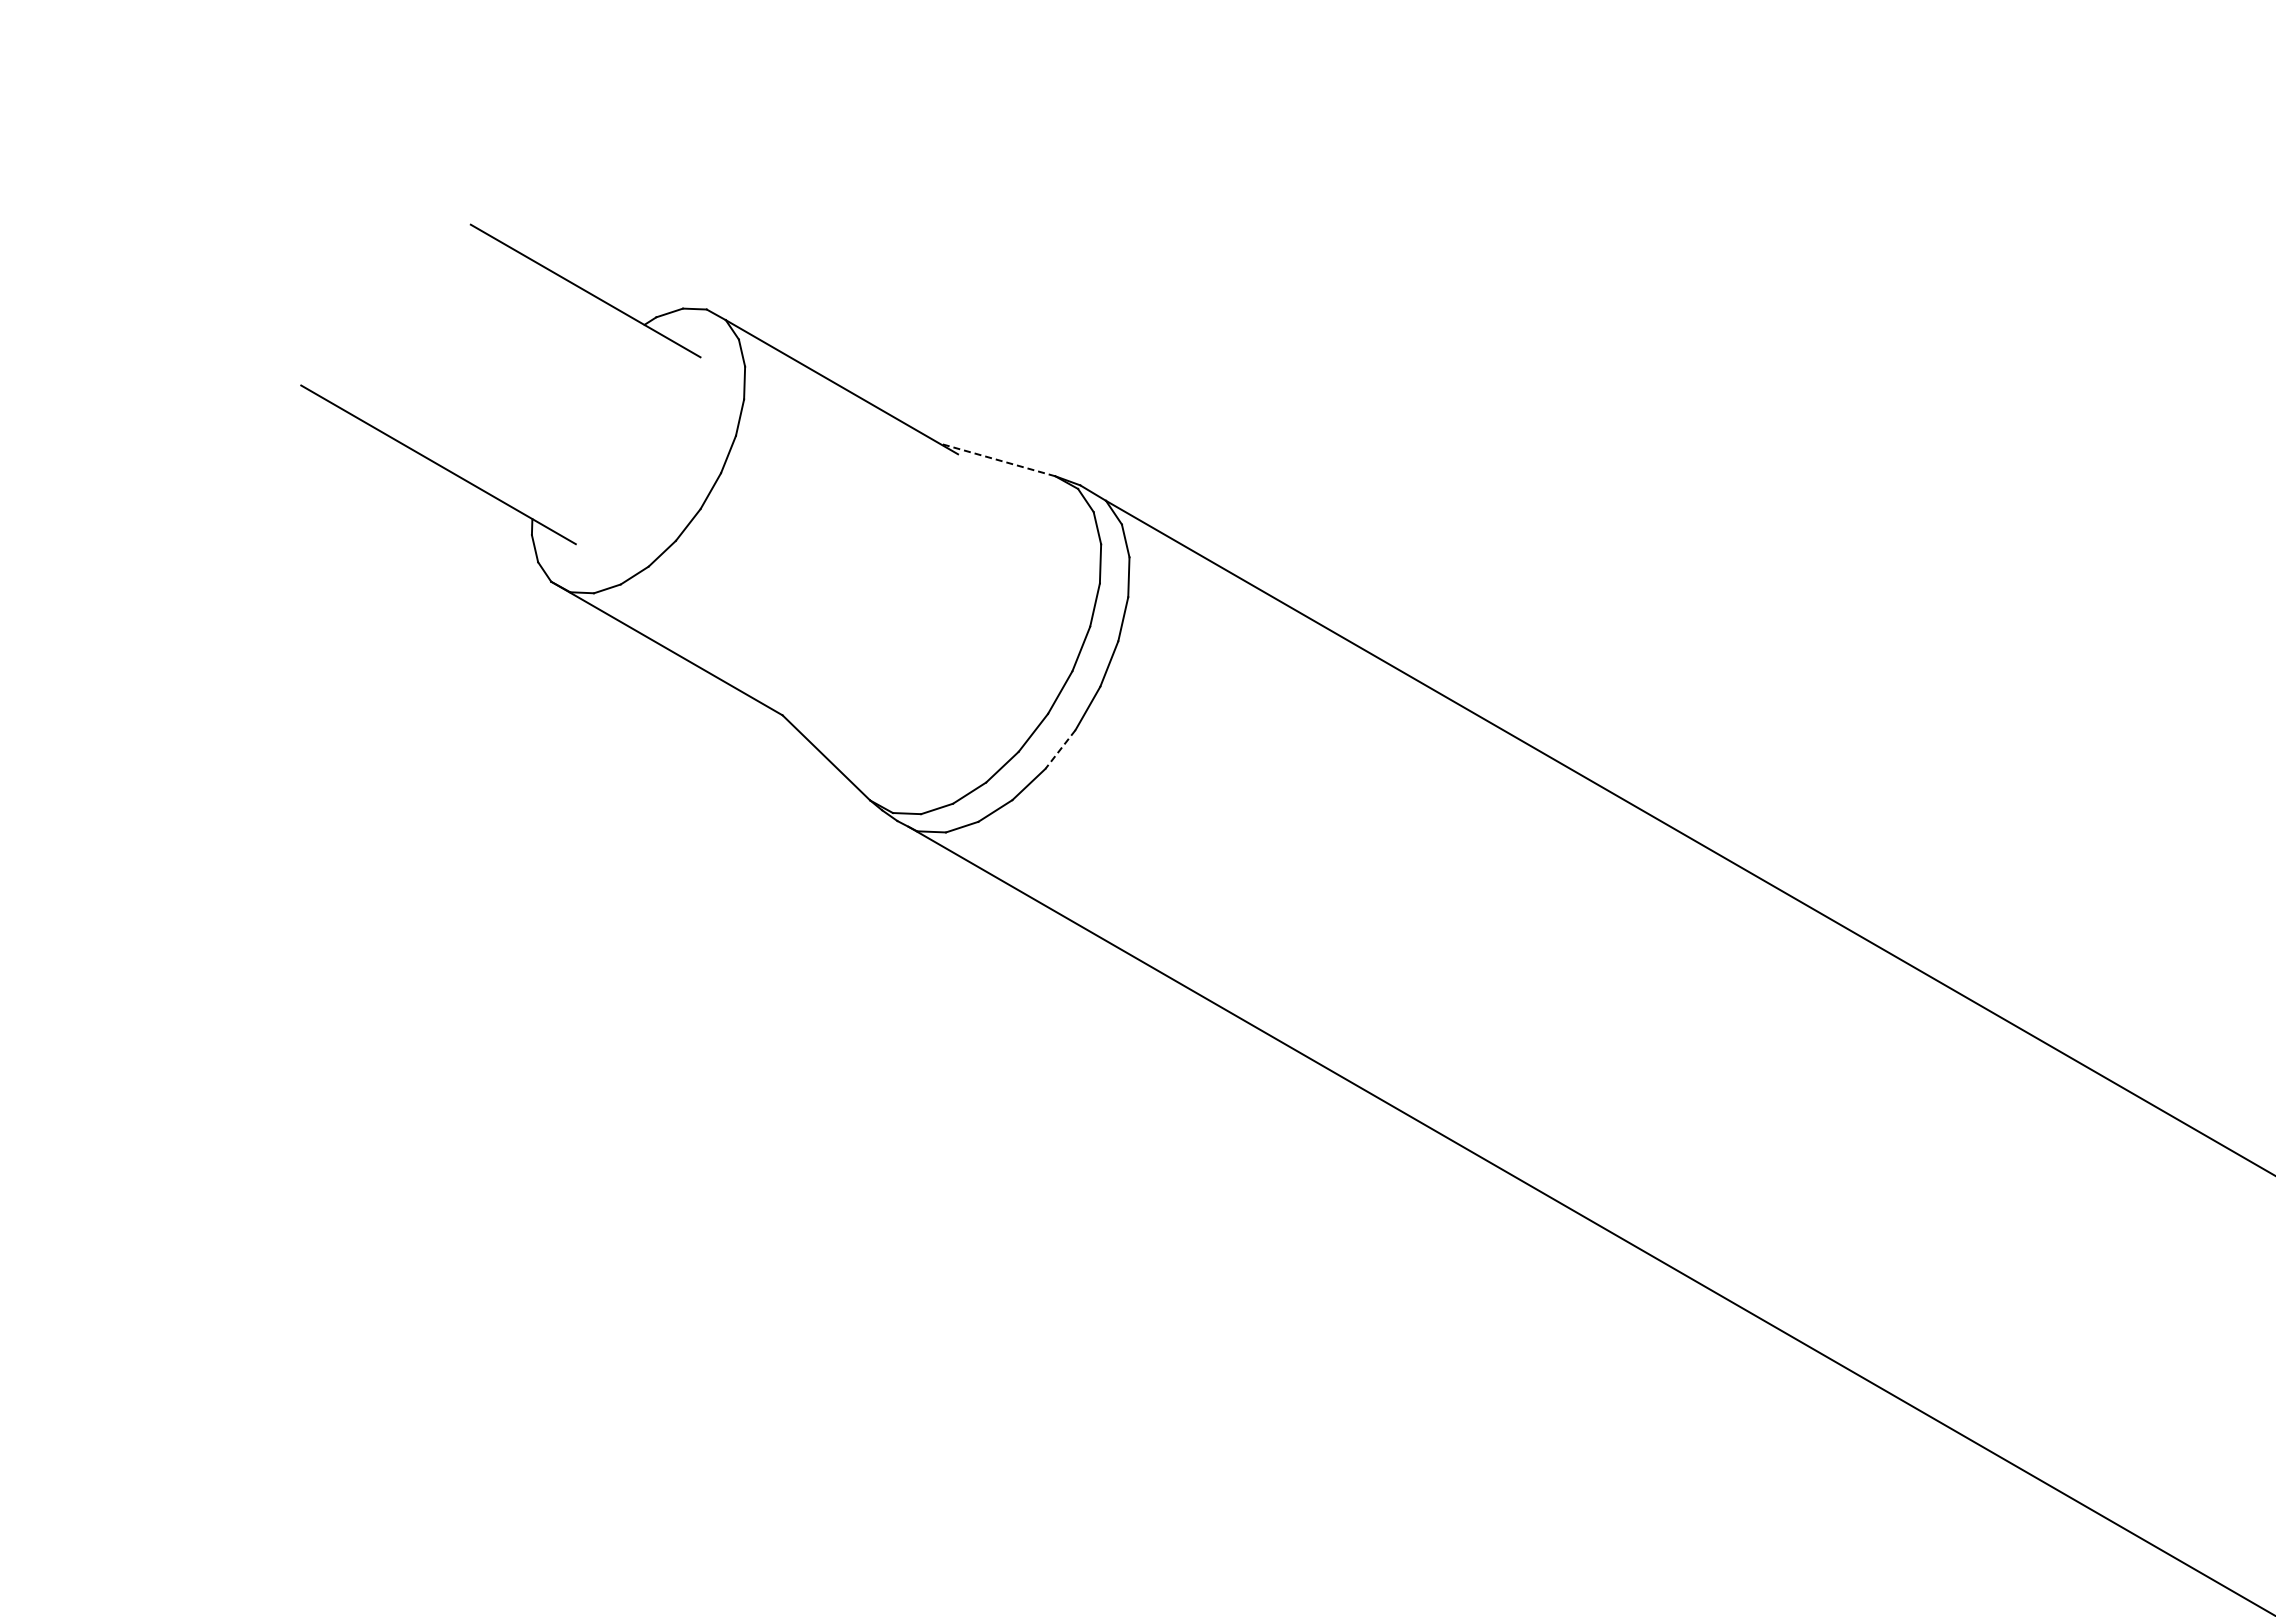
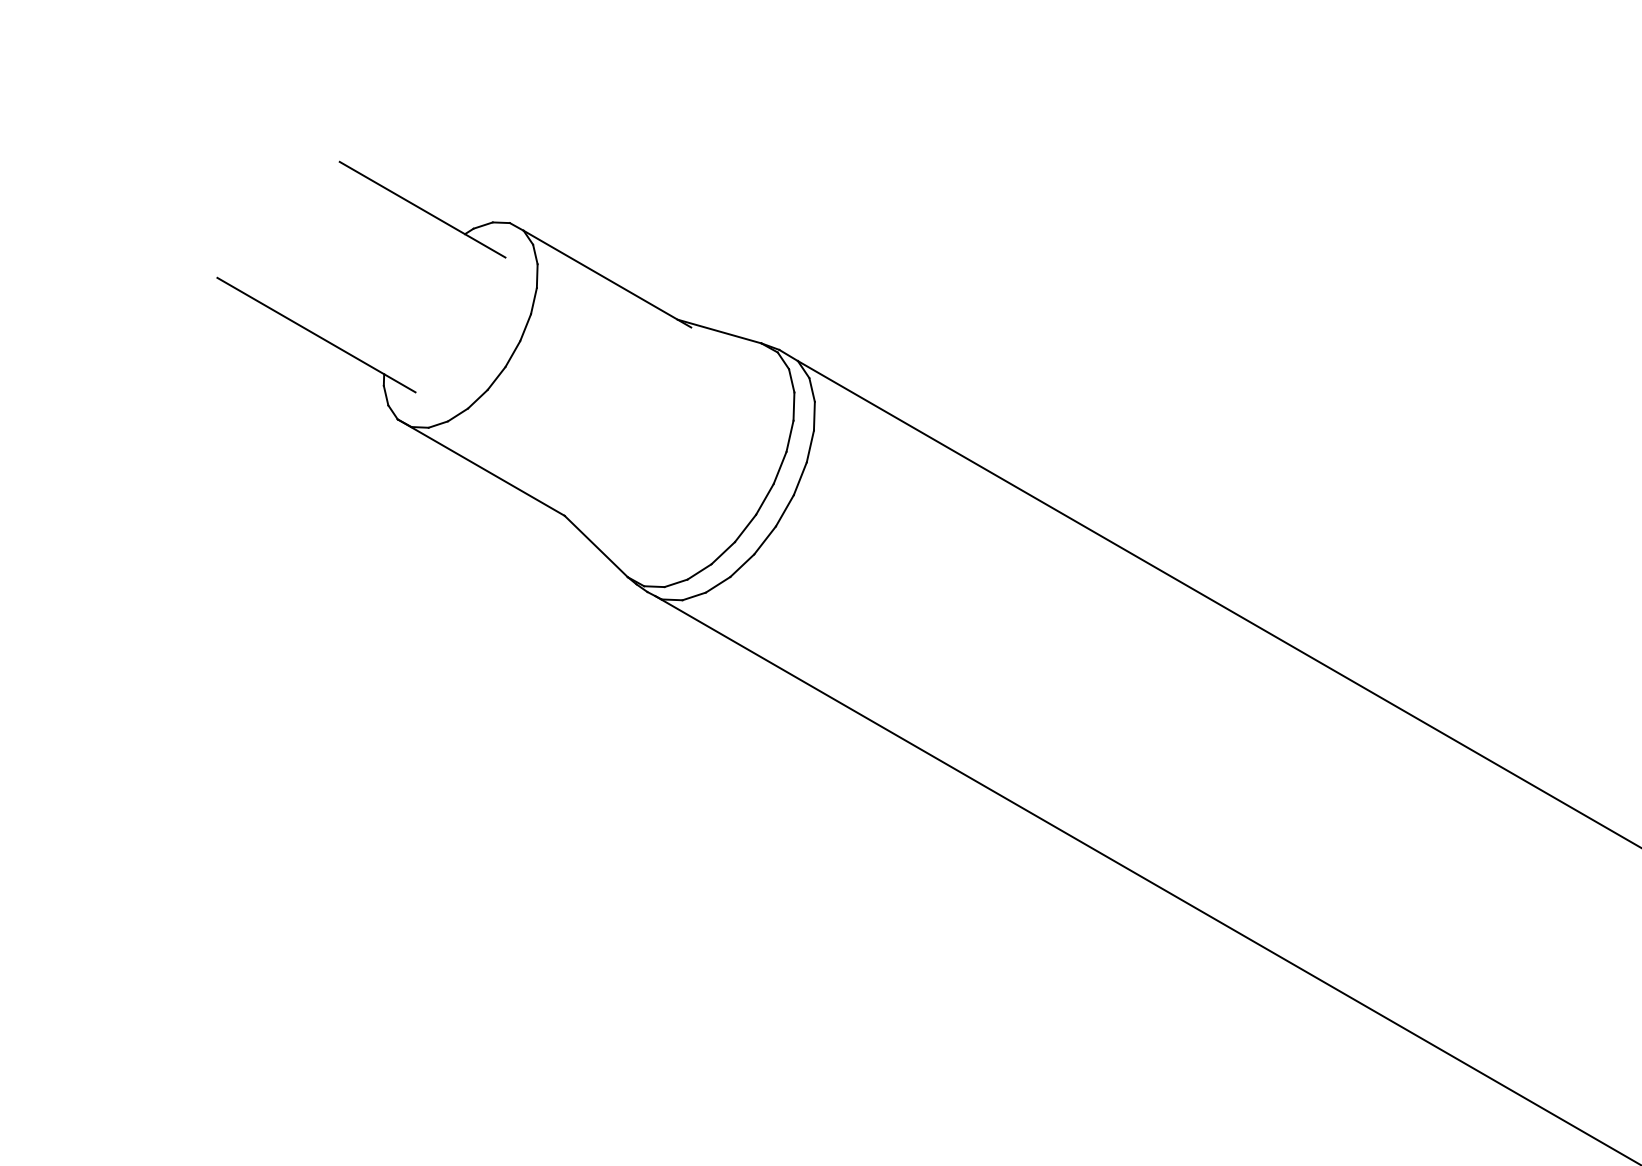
line: (996, 459) -> (718, 331), dashed -> solid
line: (1060, 749) -> (765, 540), dashed -> solid

